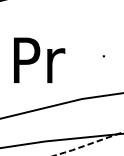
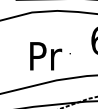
text: (40, 60) -> (46, 56), moved

